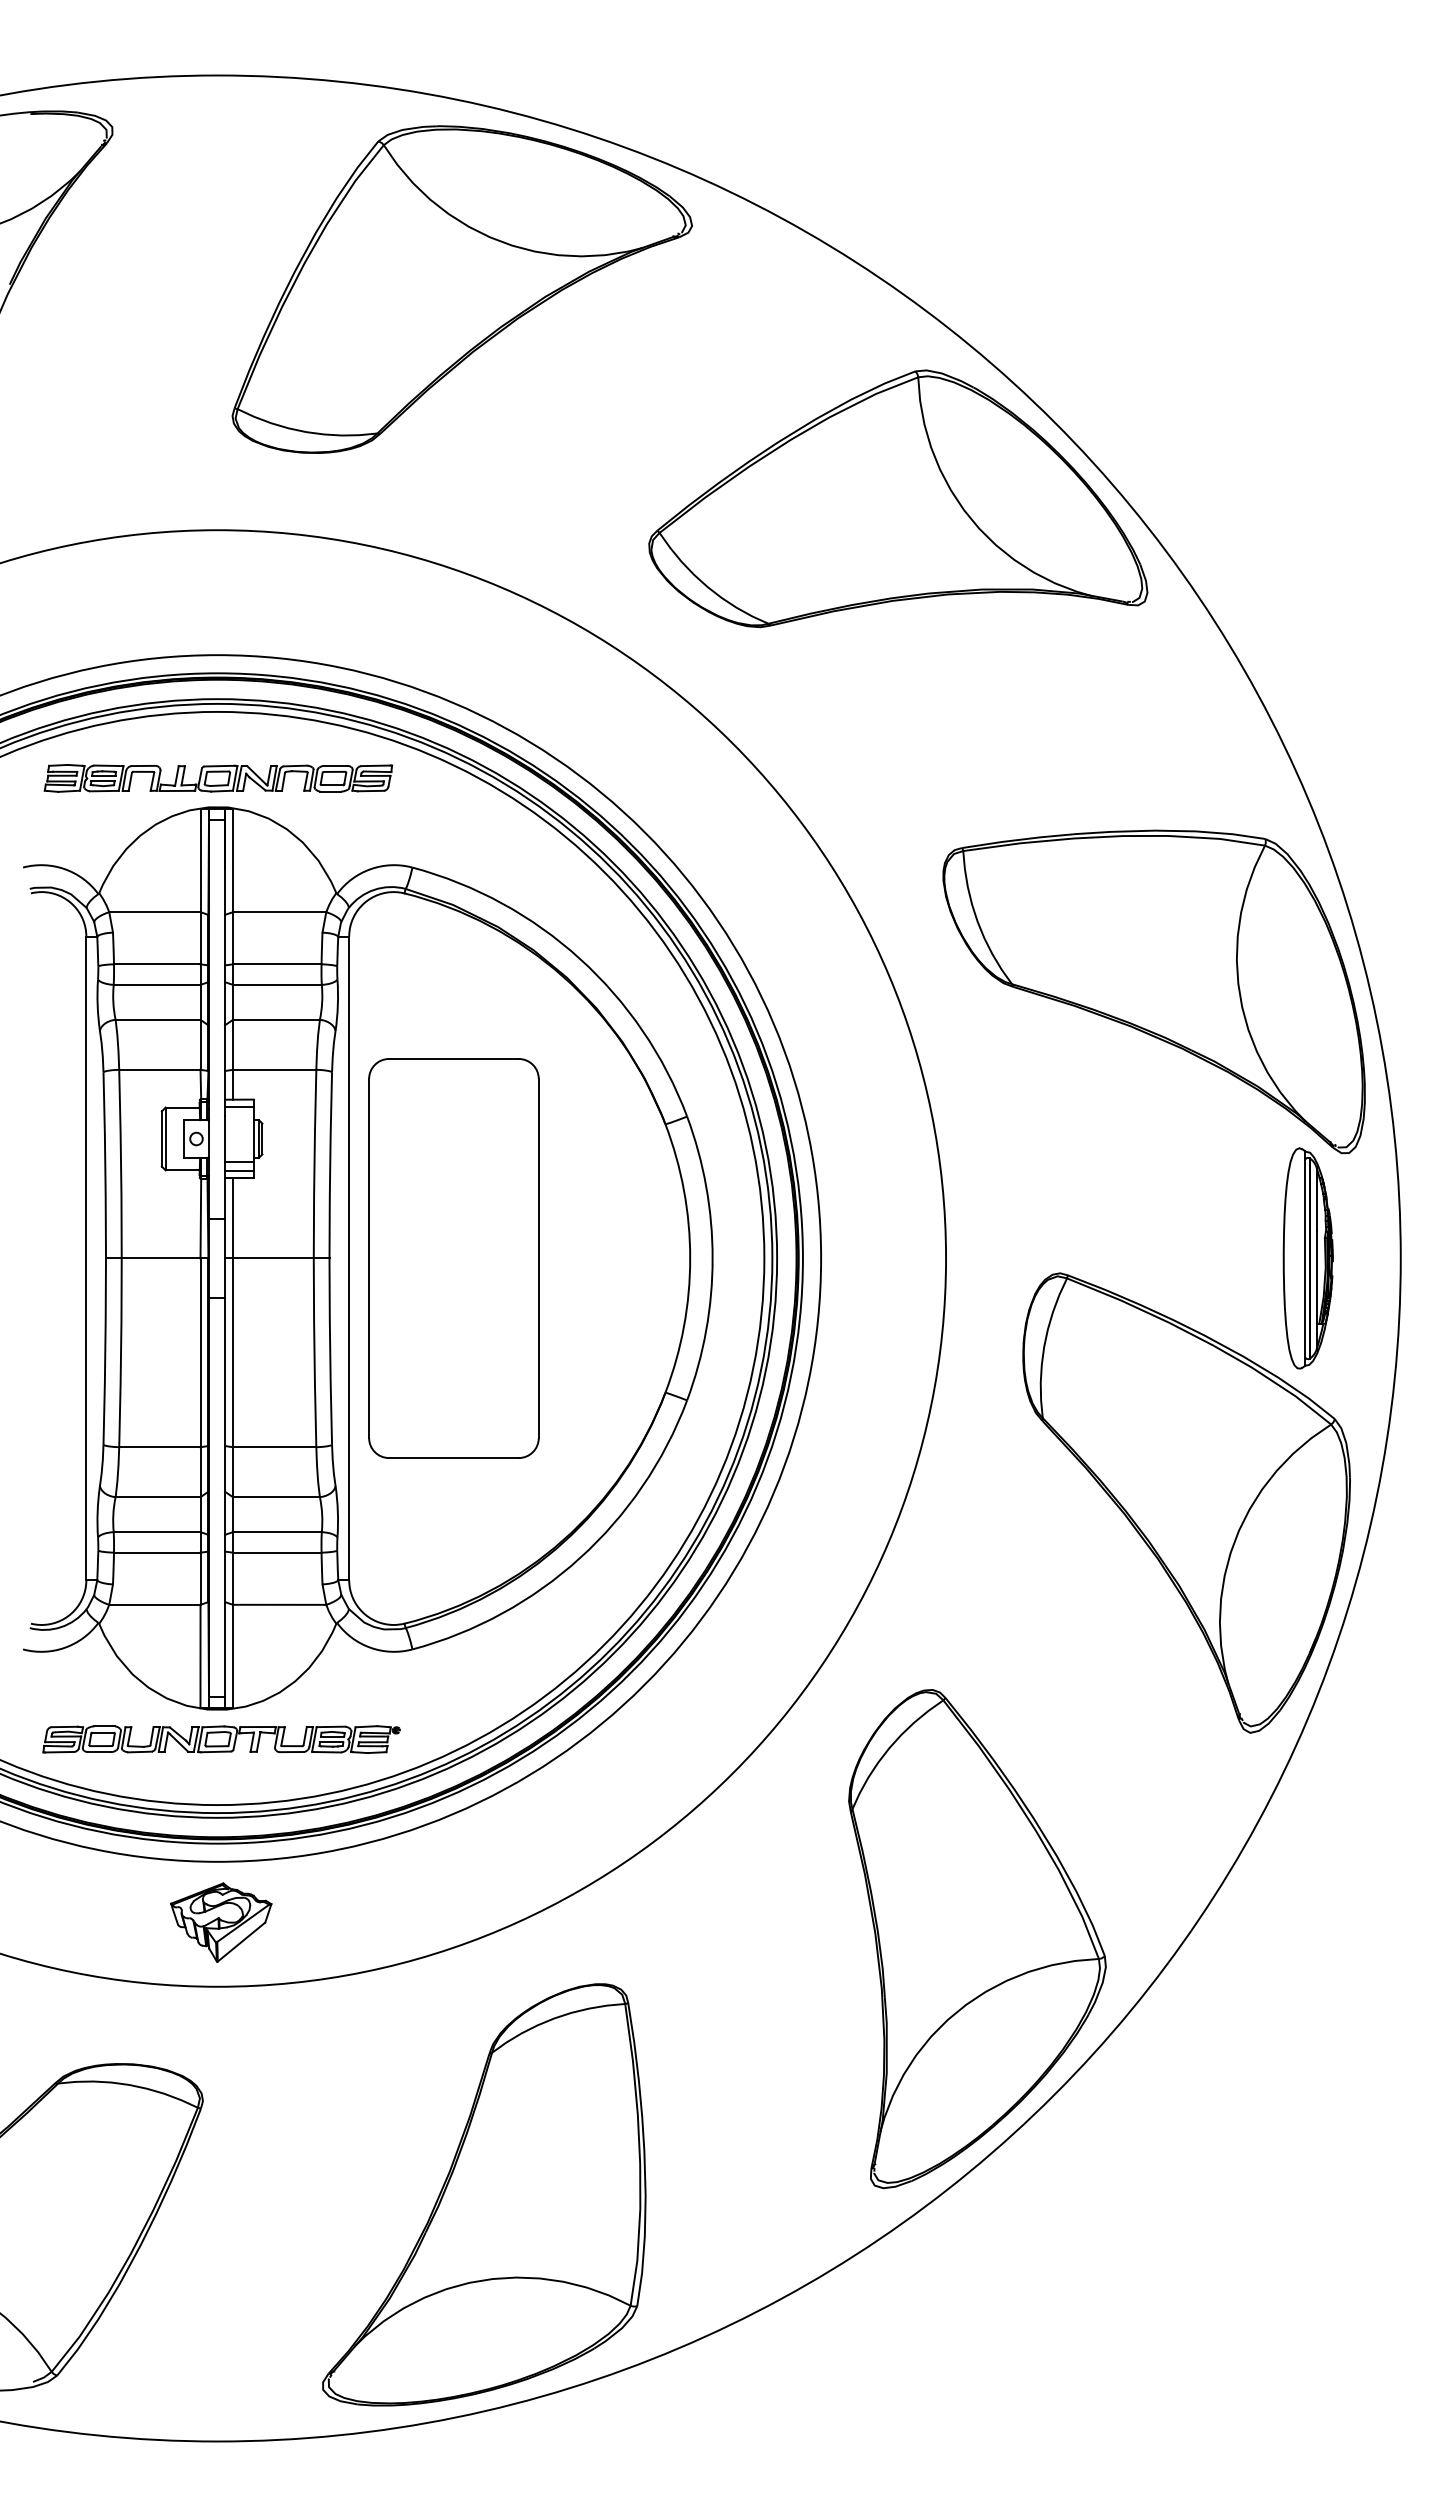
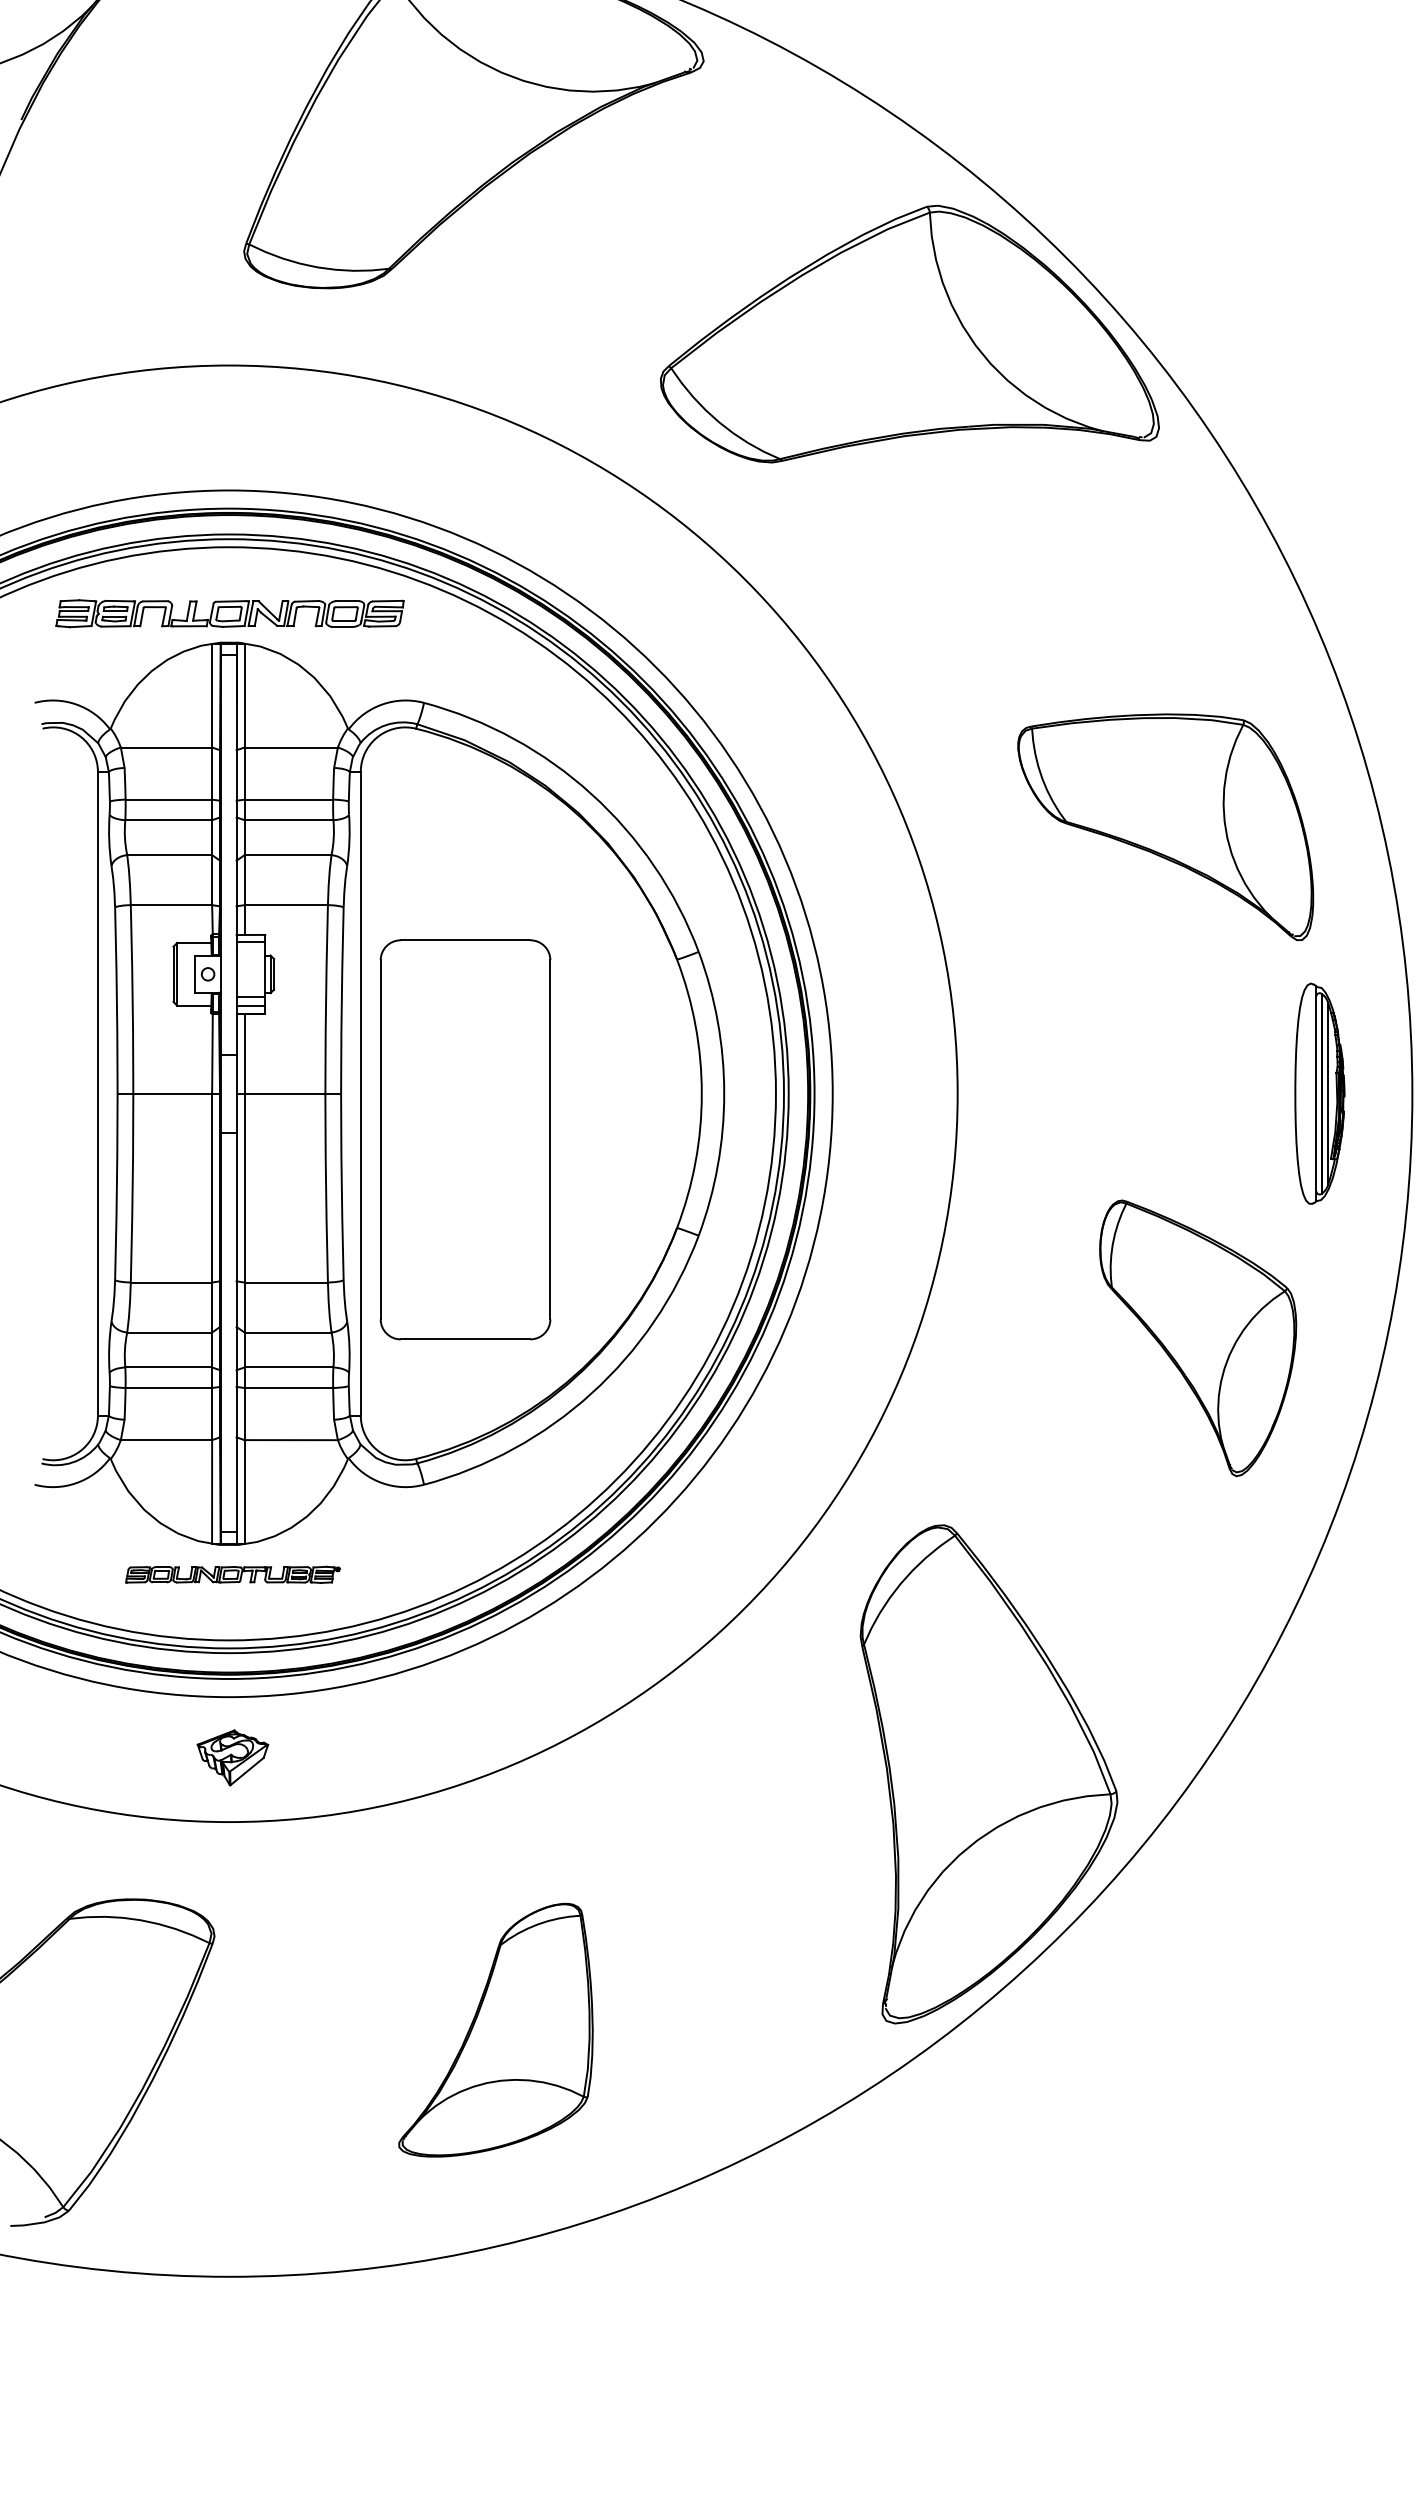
part: (1153, 991) -> (1165, 826), size x0.7
part: (453, 1258) -> (465, 1139), moved
part: (1186, 1502) -> (1198, 1337), size x0.6
part: (221, 1739) -> (233, 1574), size x0.6
part: (221, 1922) -> (233, 1757), size x0.7
part: (484, 2194) -> (496, 2029), size x0.6

